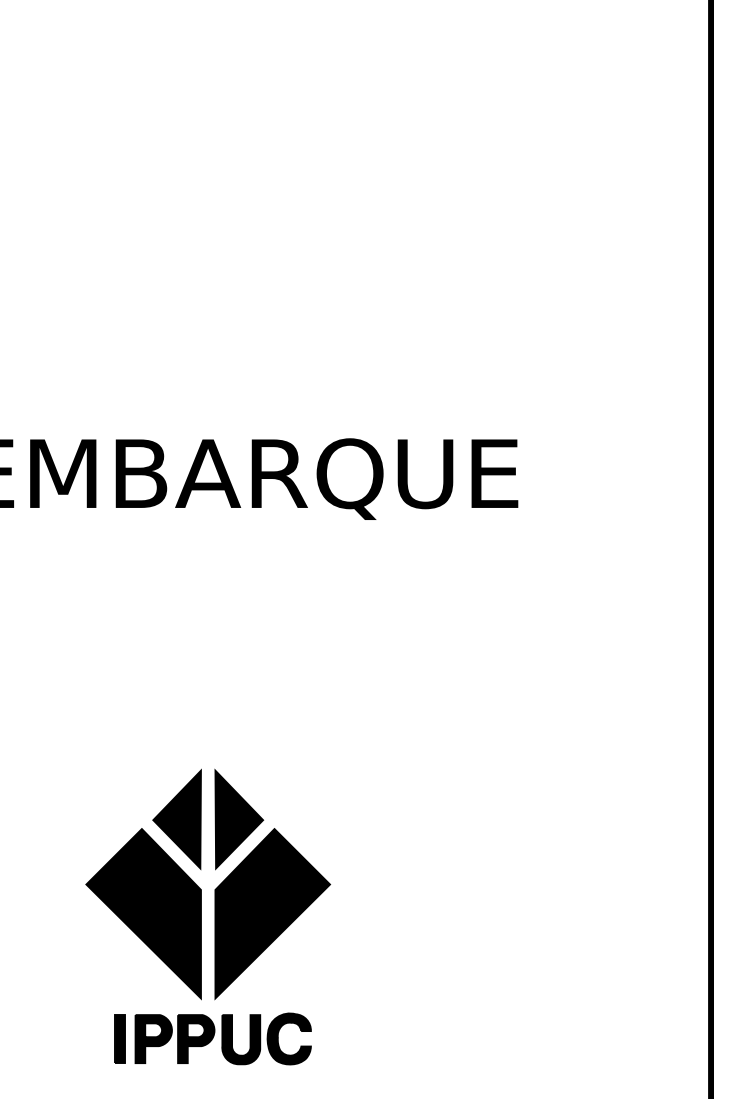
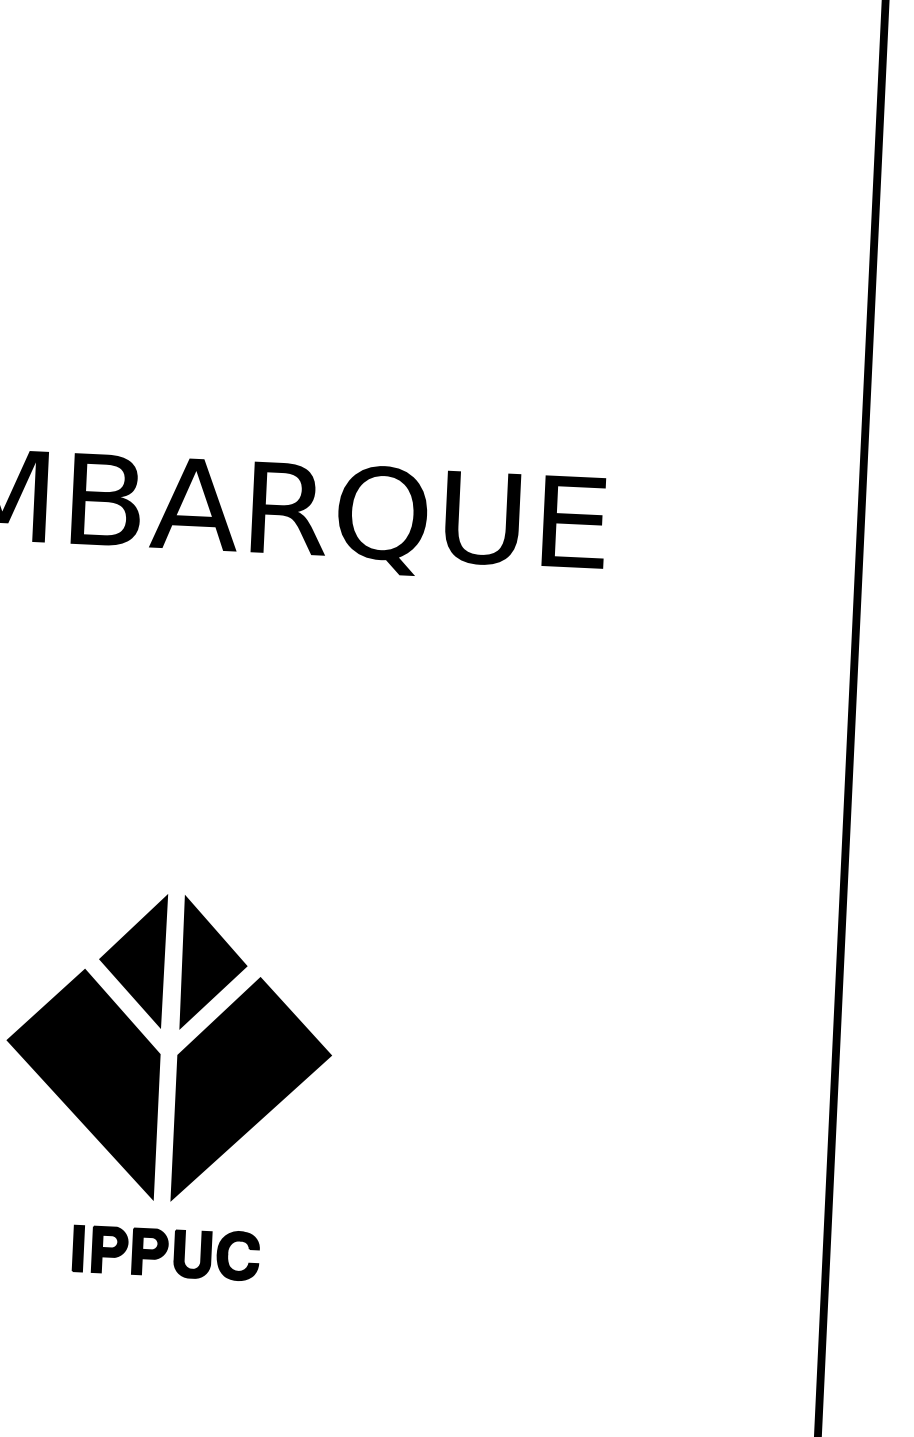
part: (212, 1038) -> (165, 1251), size x0.71

